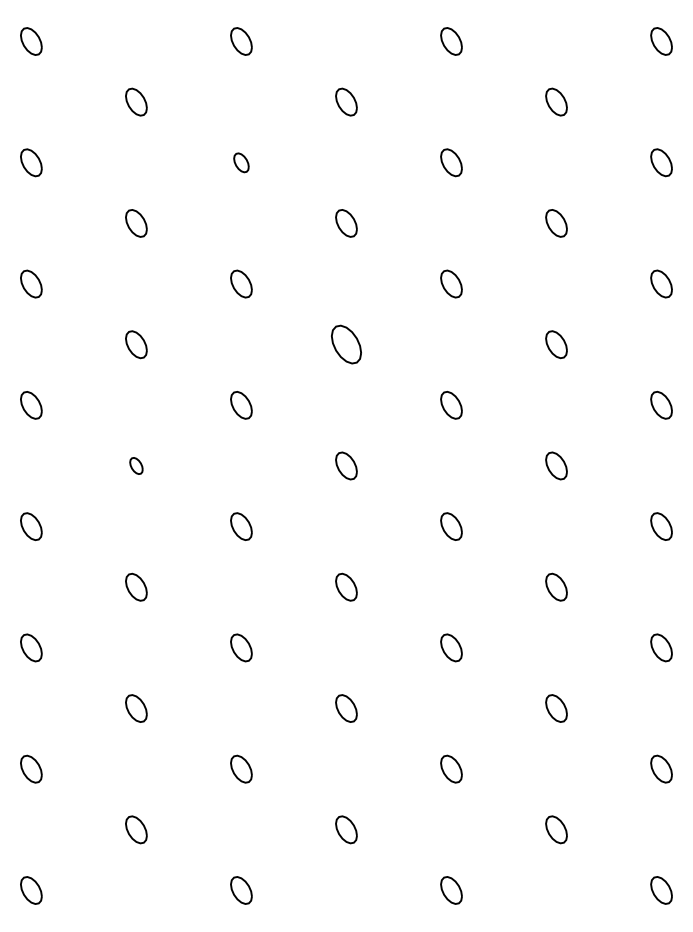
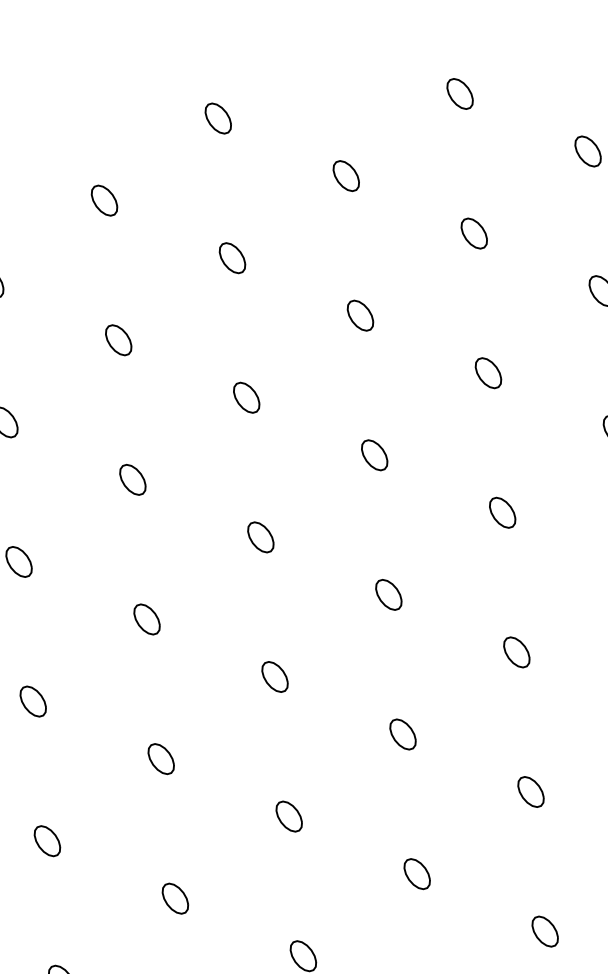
part: (241, 162) -> (232, 257), size x1.43
part: (346, 344) -> (374, 455), size x0.71
part: (136, 465) -> (147, 618), size x1.67

